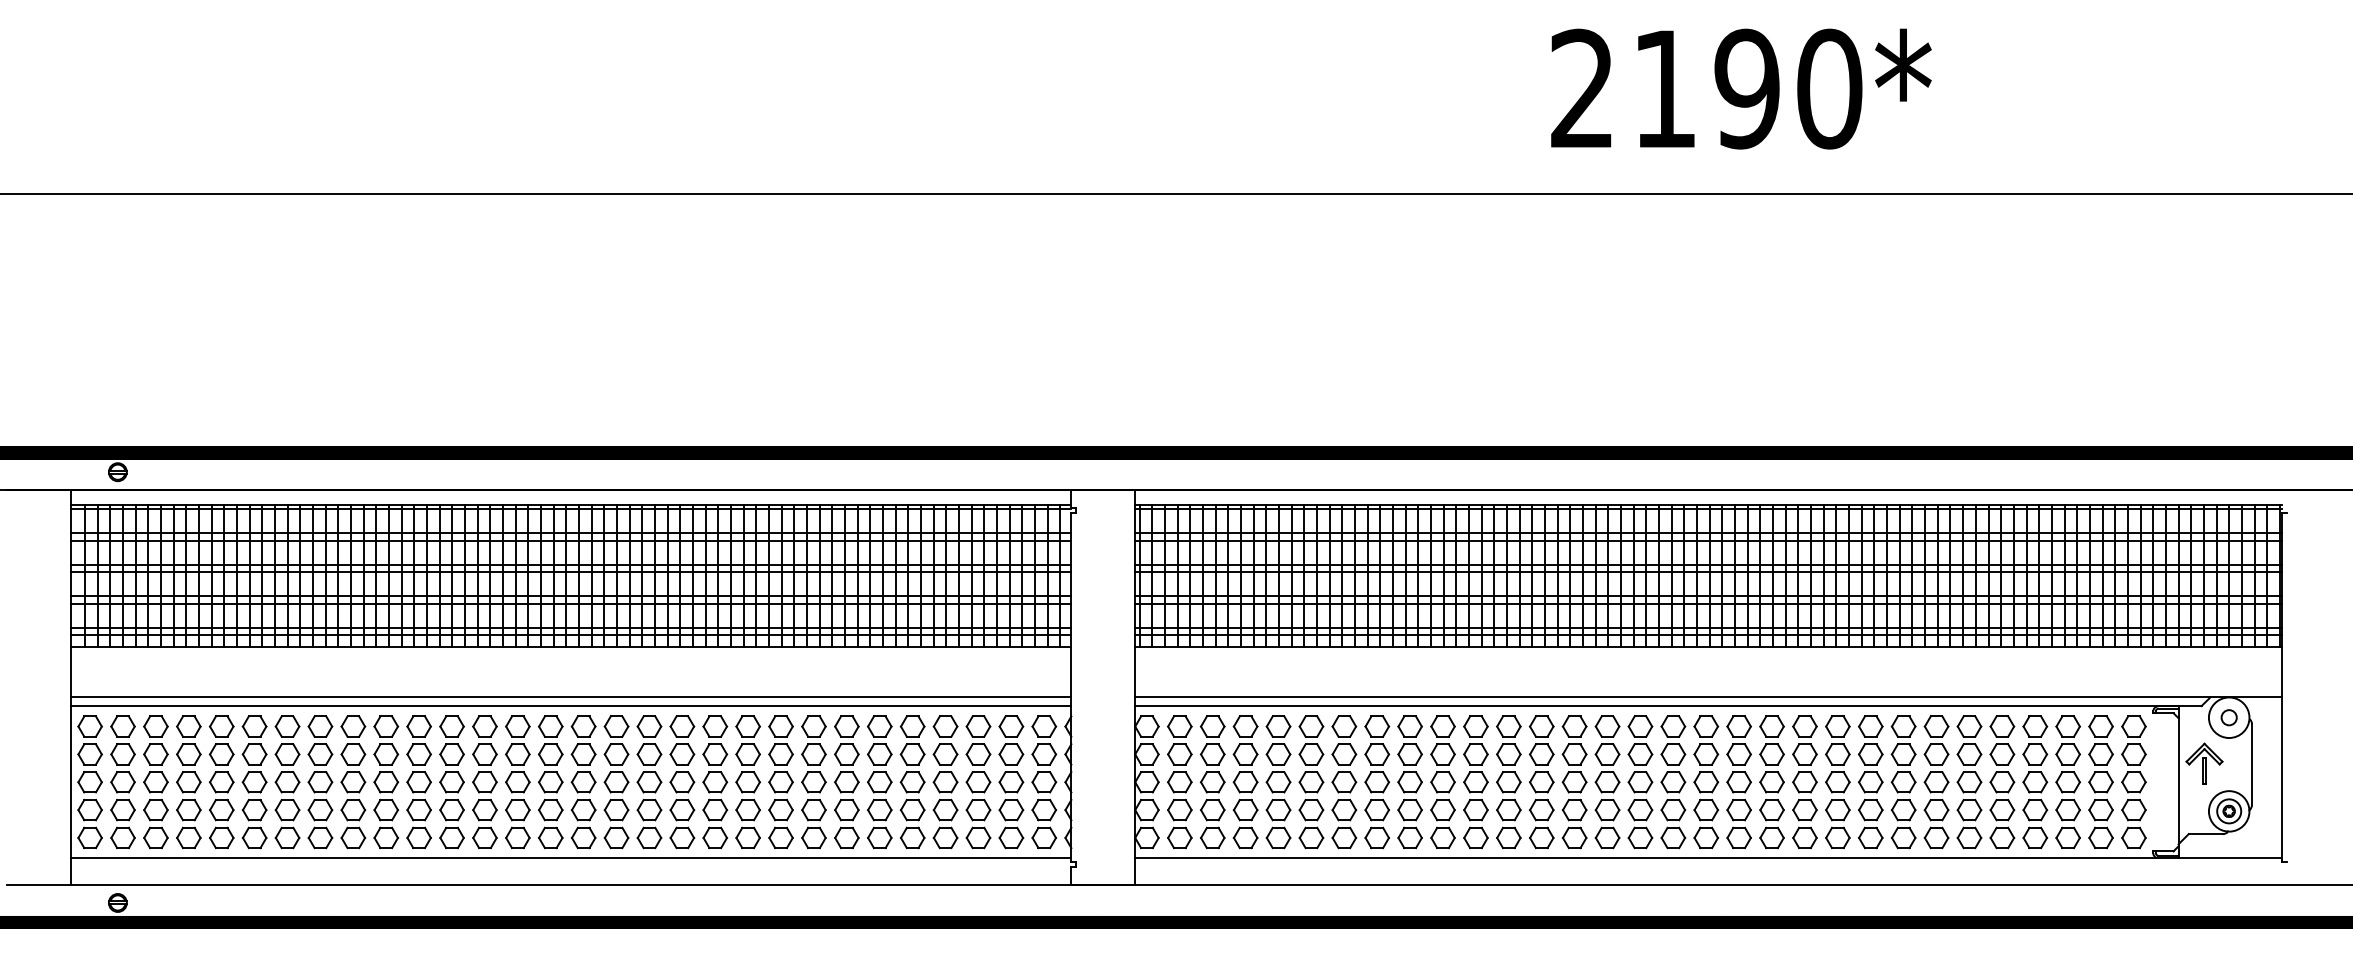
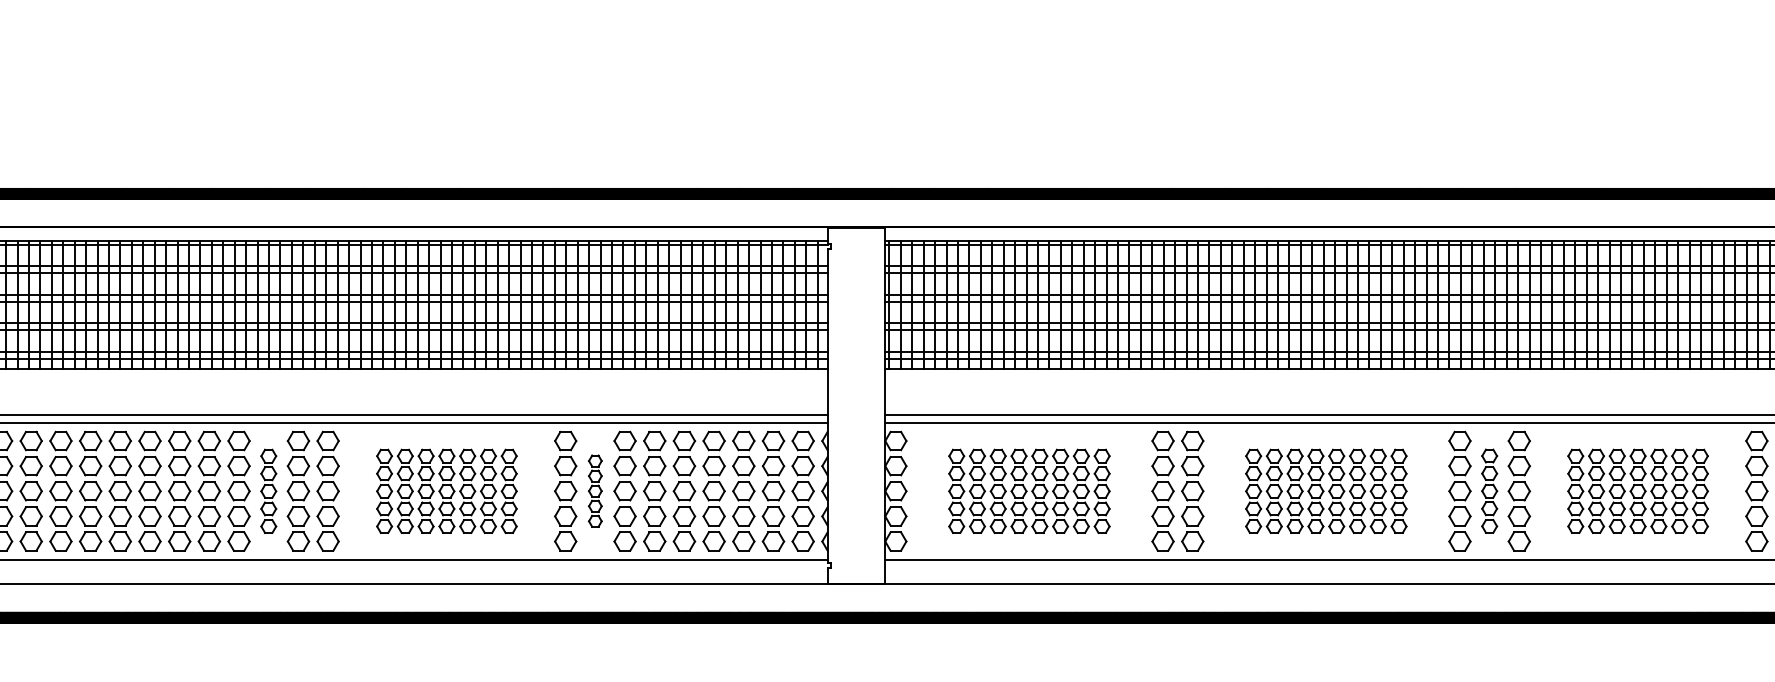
part: (813, 781) -> (594, 490), size x0.6
part: (1804, 781) -> (1489, 490), size x0.7
part: (451, 782) -> (268, 491), size x0.7
part: (649, 782) -> (446, 491), size x0.7
part: (1294, 782) -> (1028, 491), size x0.7
part: (1623, 782) -> (1325, 491), size x0.7
part: (1969, 782) -> (1638, 491), size x0.7

